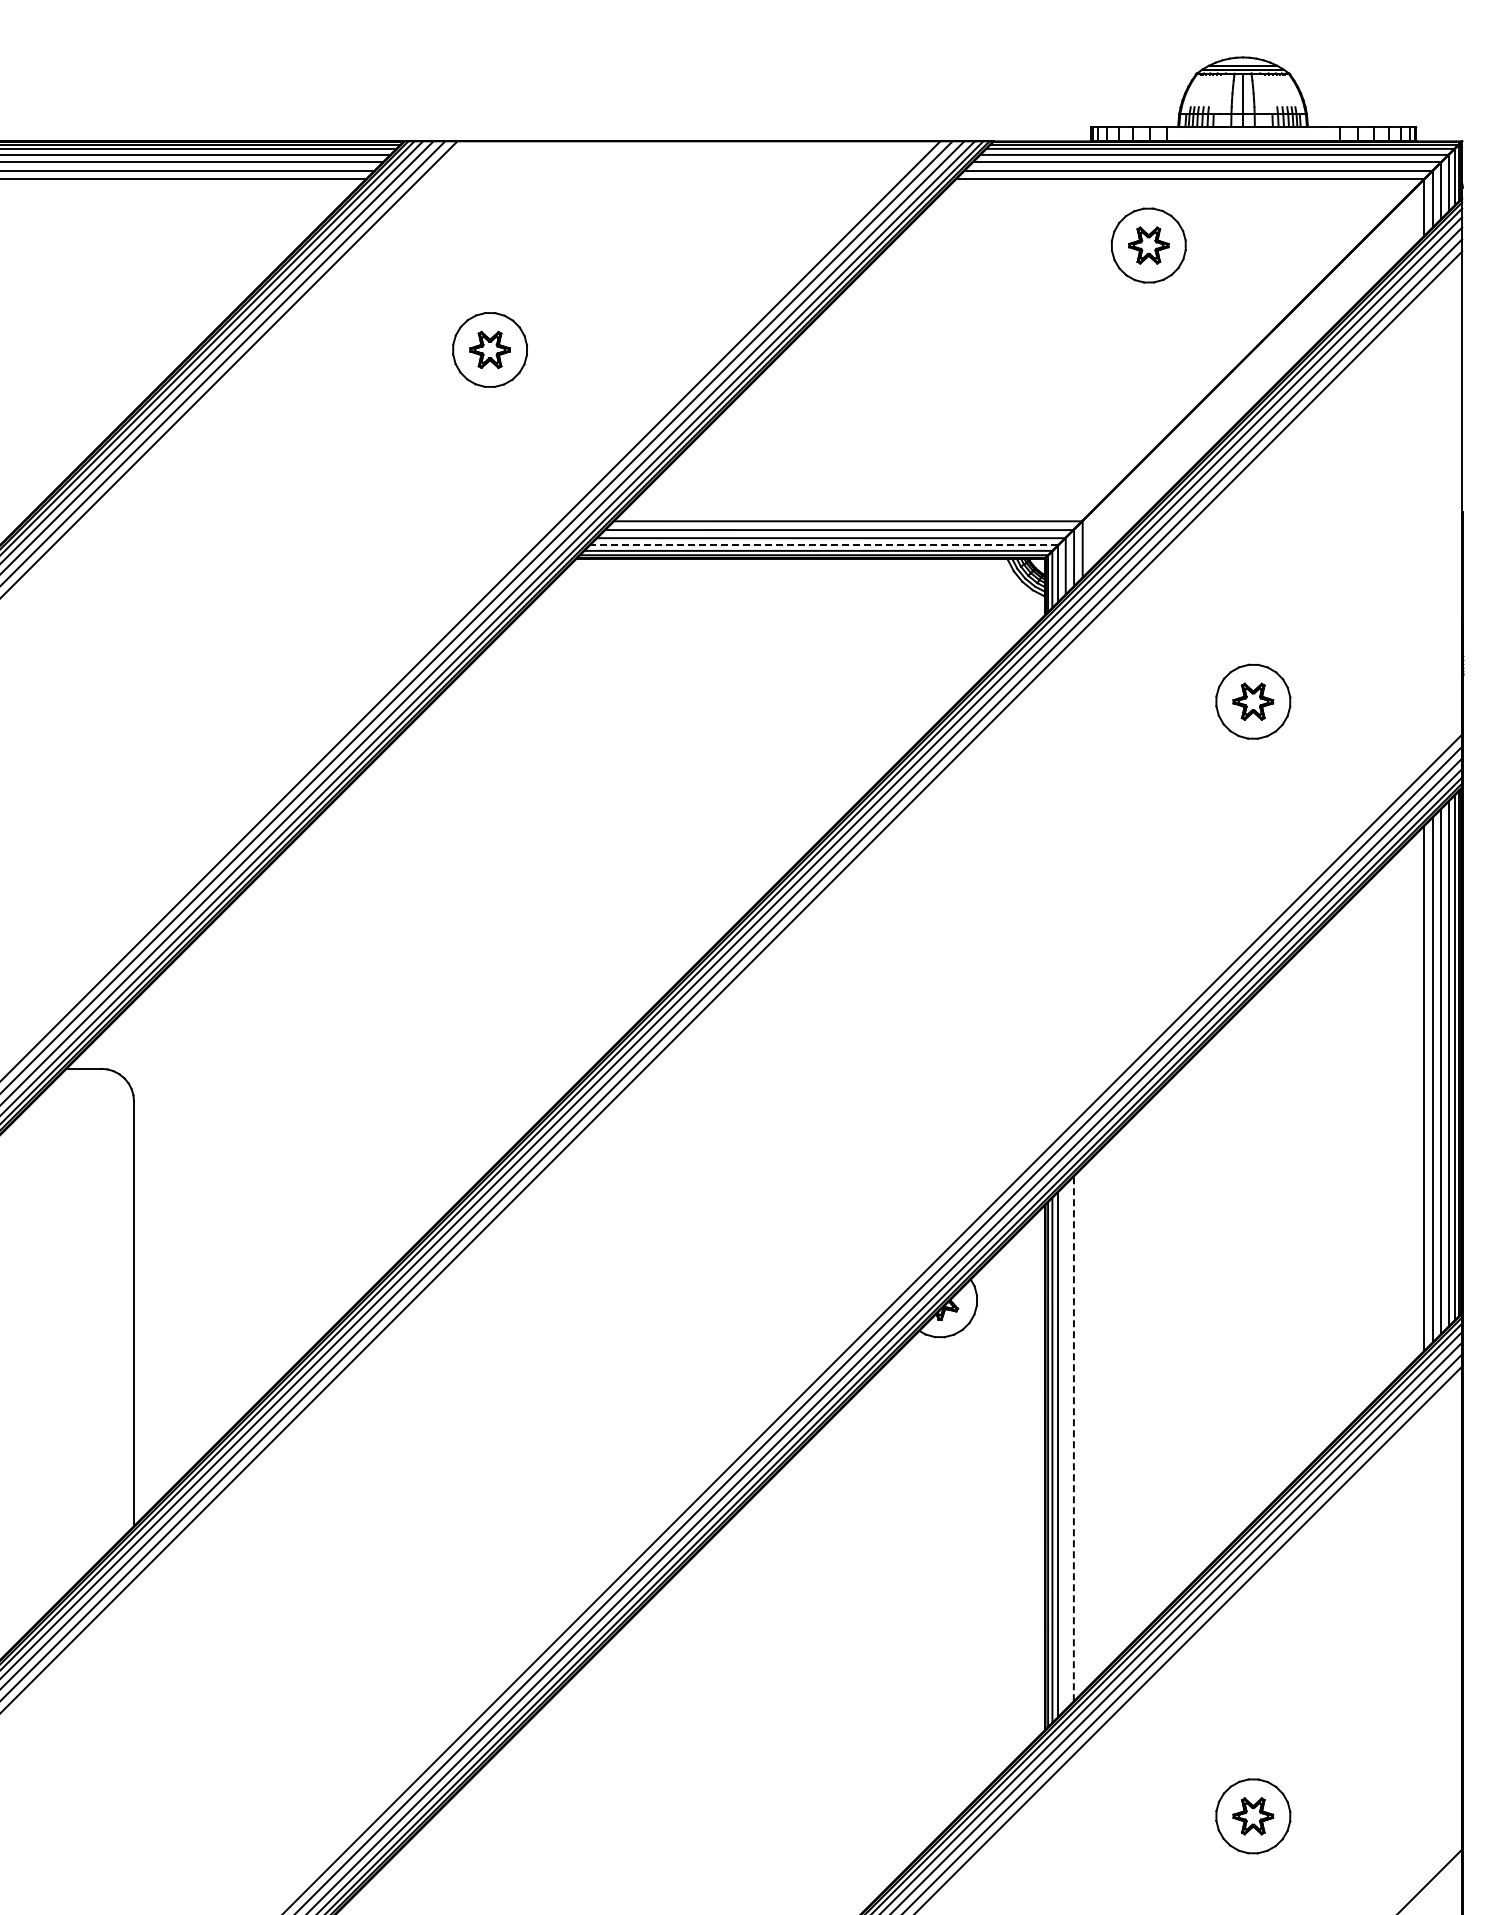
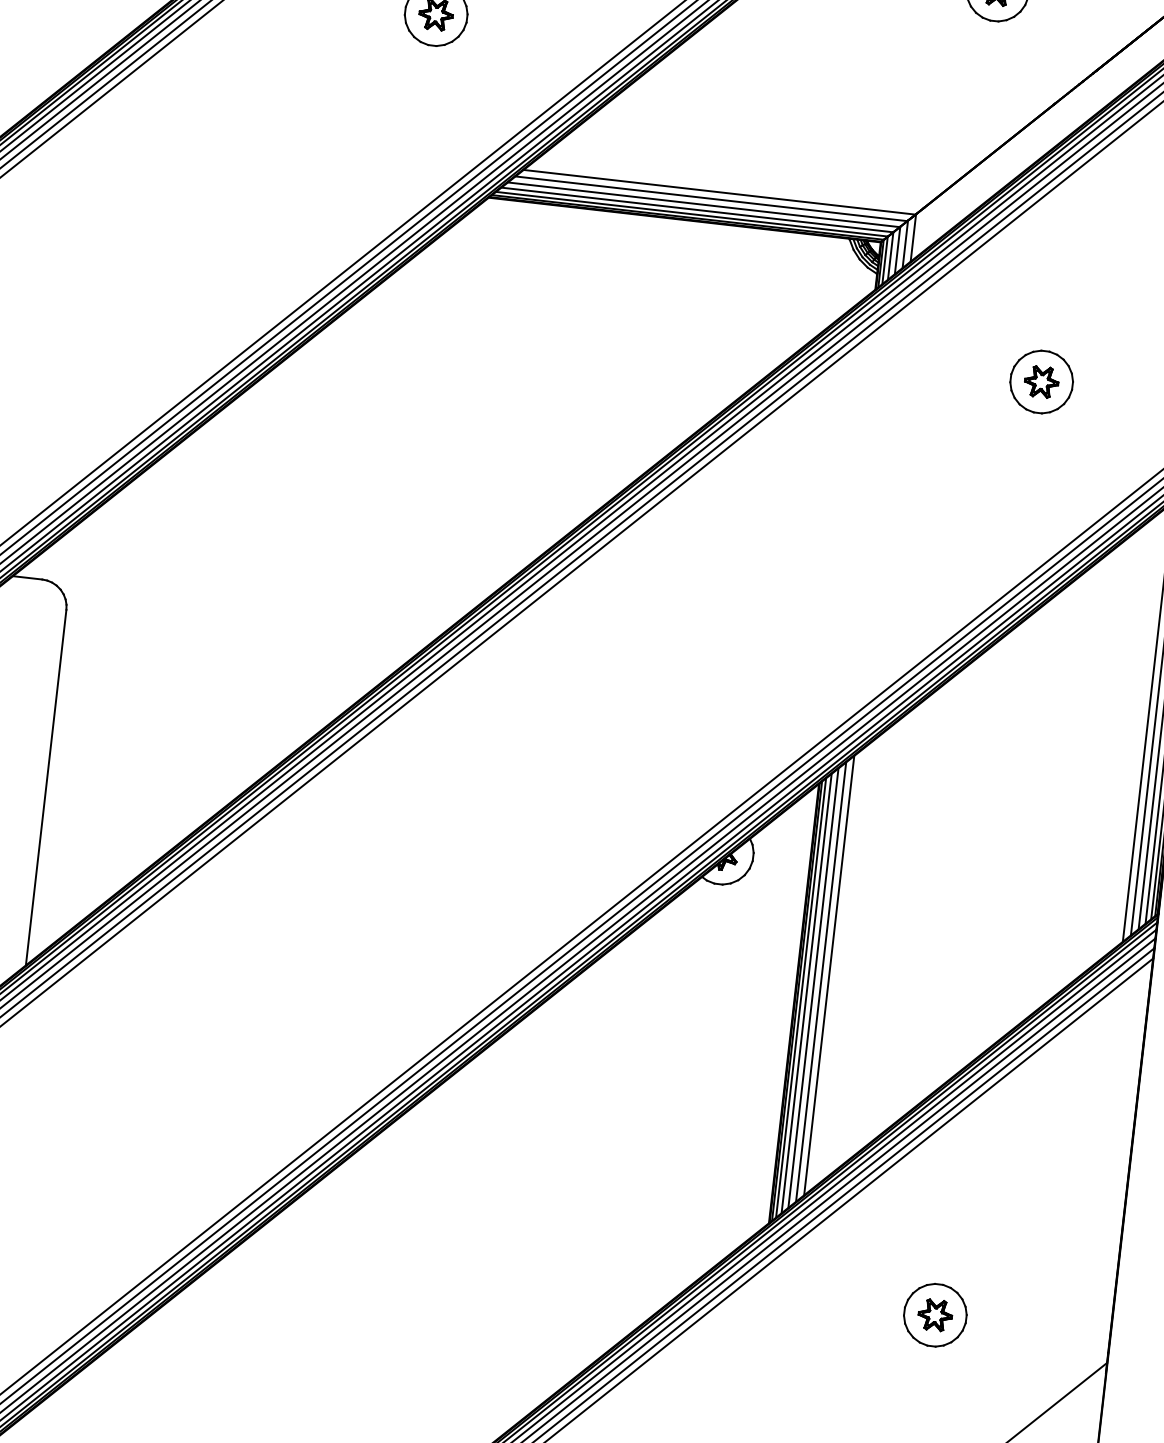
line: (823, 545) -> (696, 210), dashed -> solid
line: (1082, 1429) -> (829, 975), added
line: (1073, 1438) -> (820, 981), dashed -> solid
line: (1065, 1446) -> (813, 987), added

